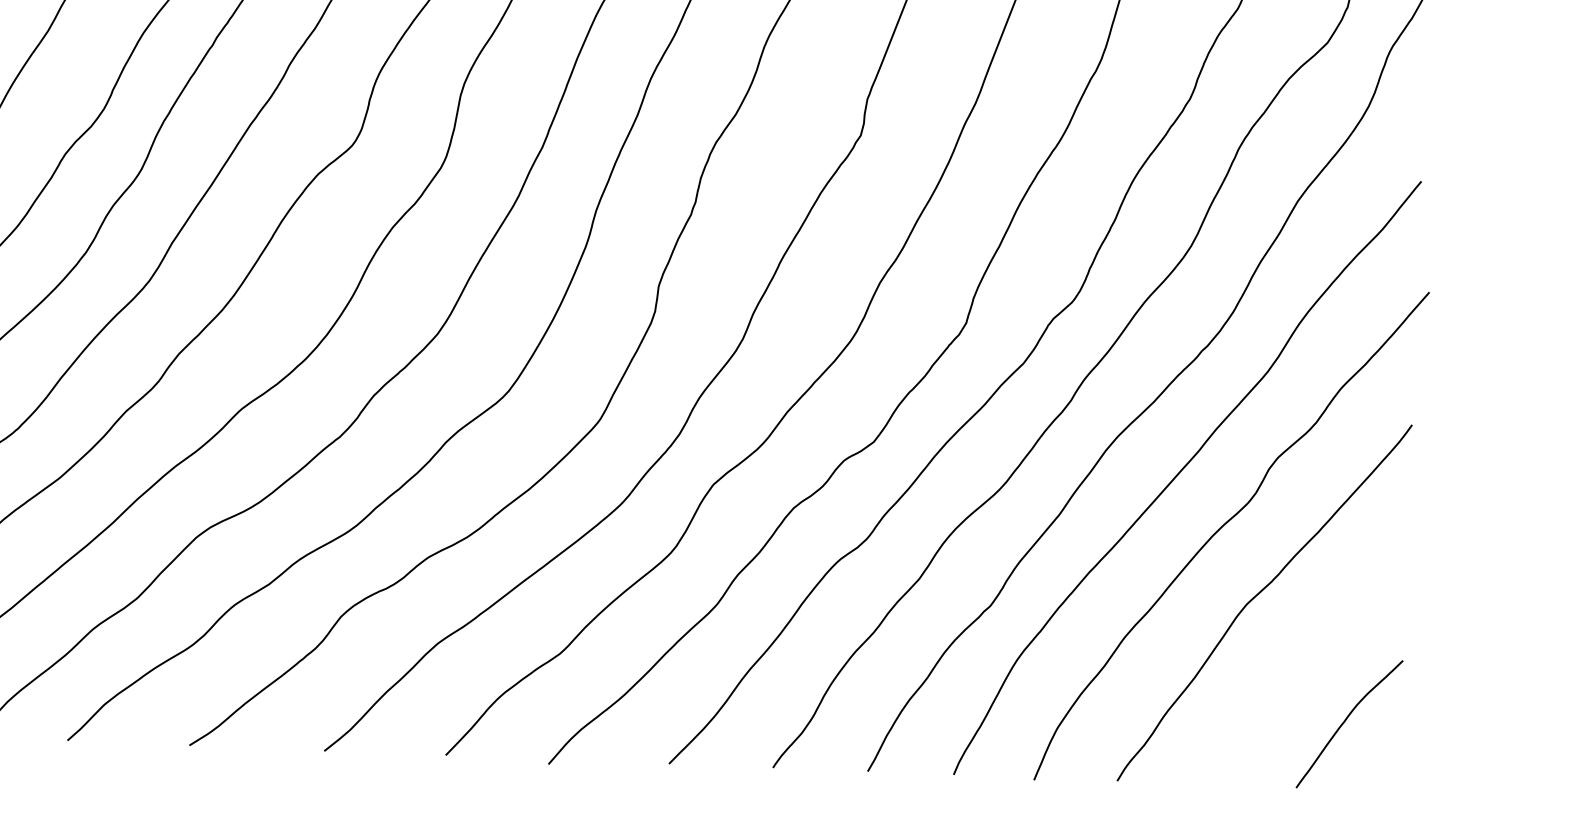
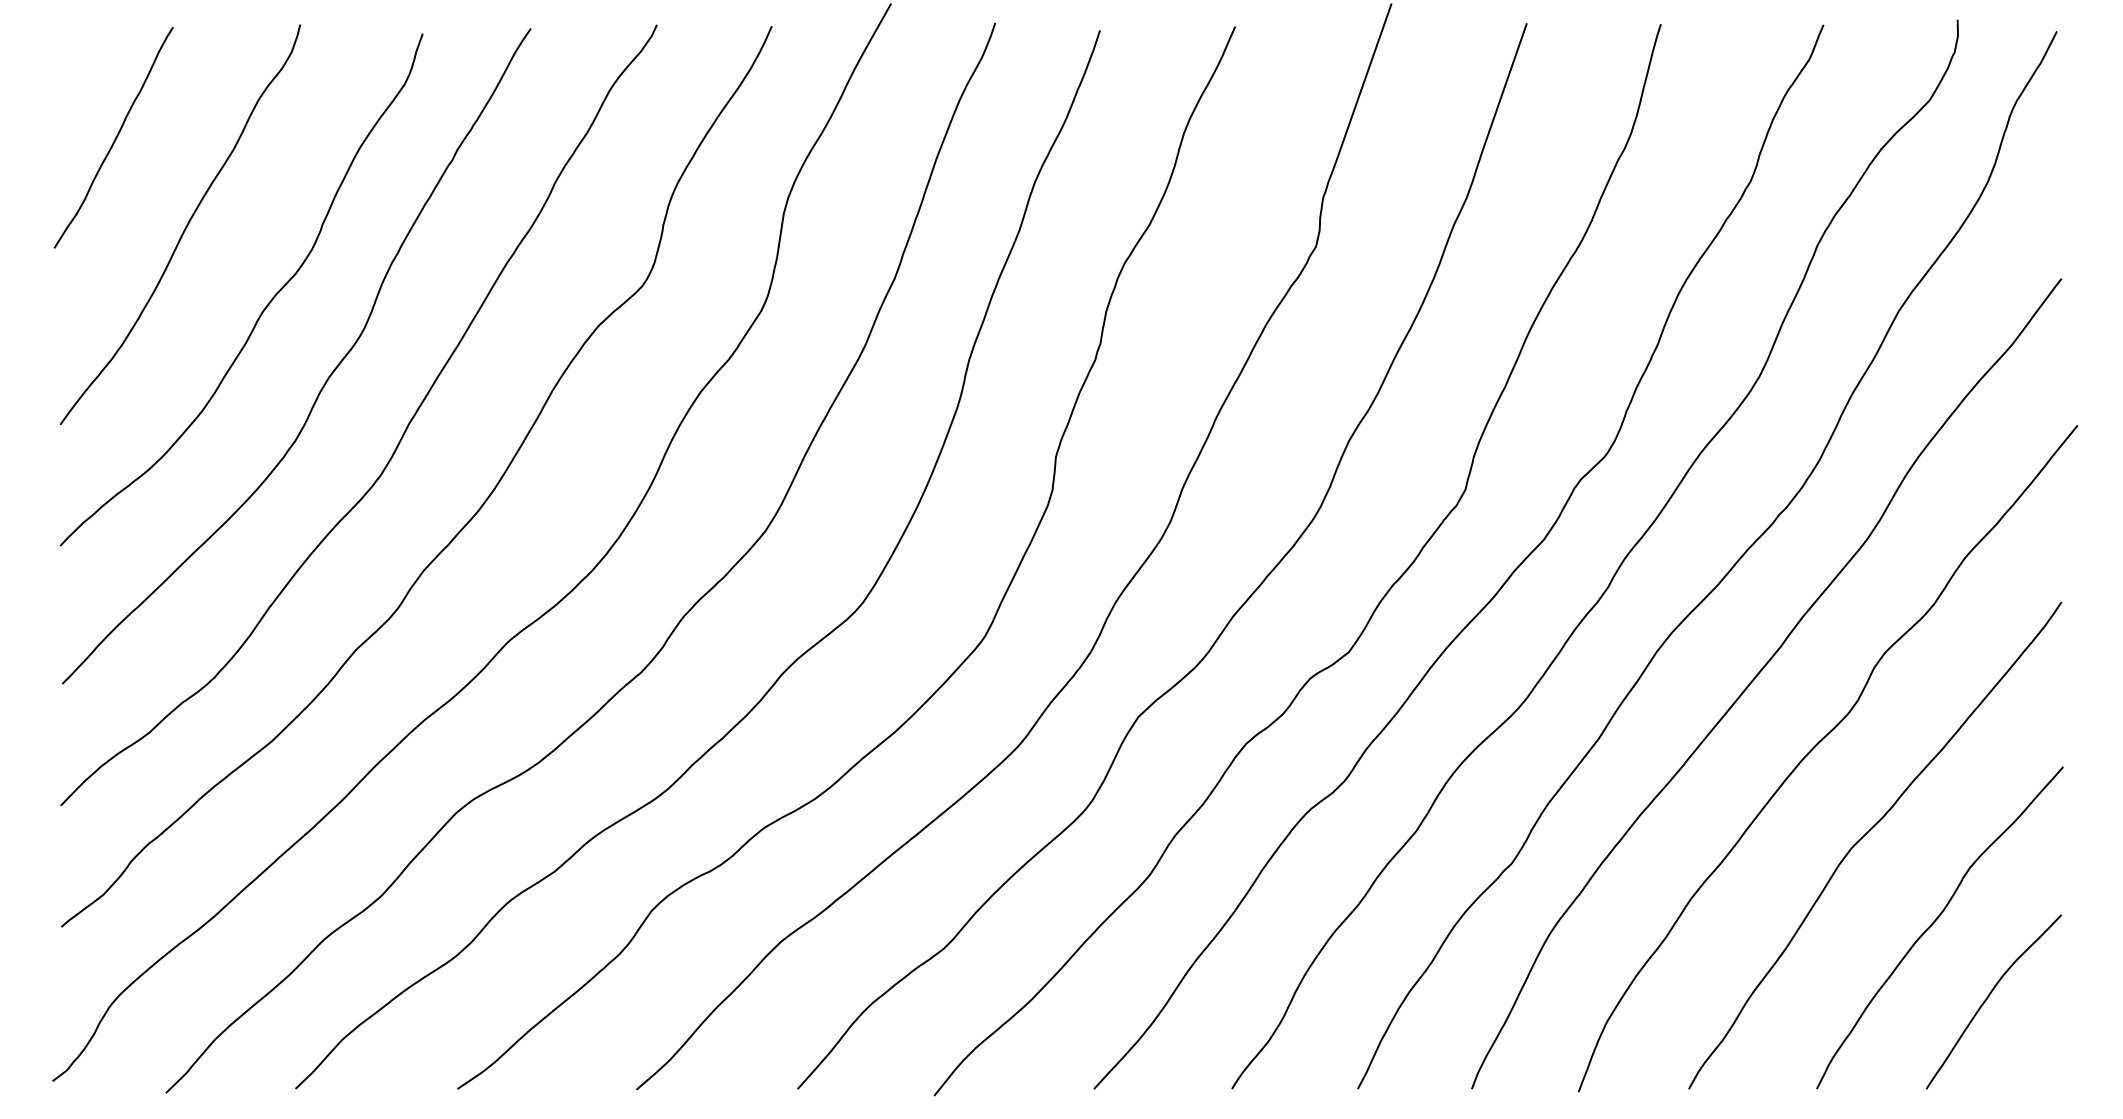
curve: (1307, 662) -> (1935, 922), added

